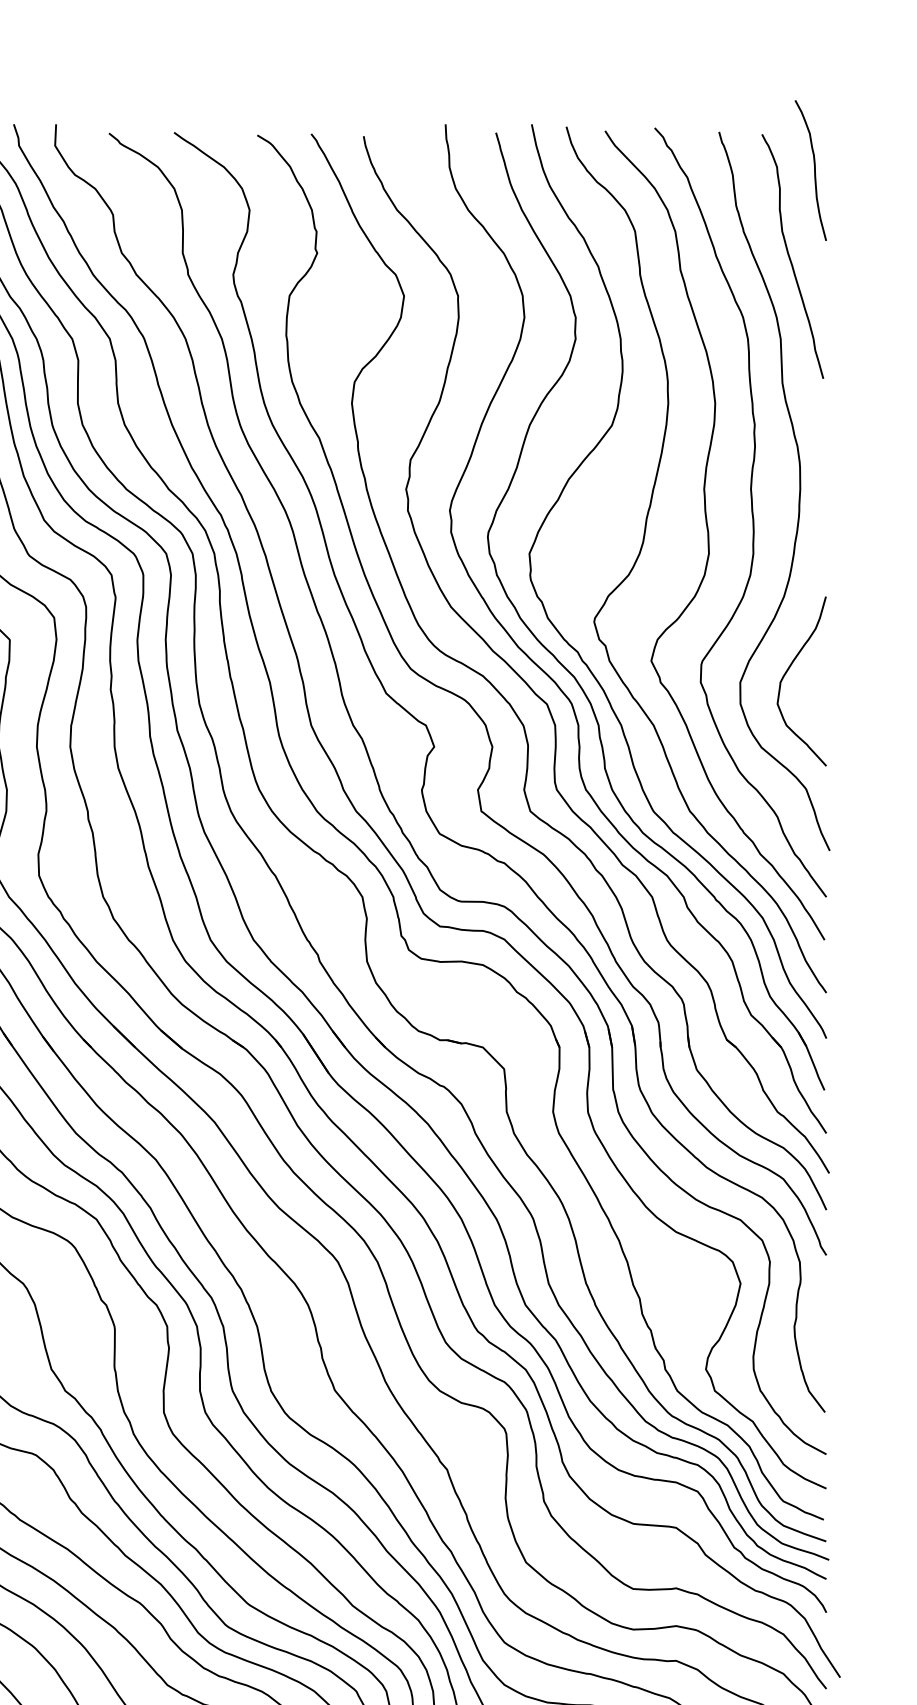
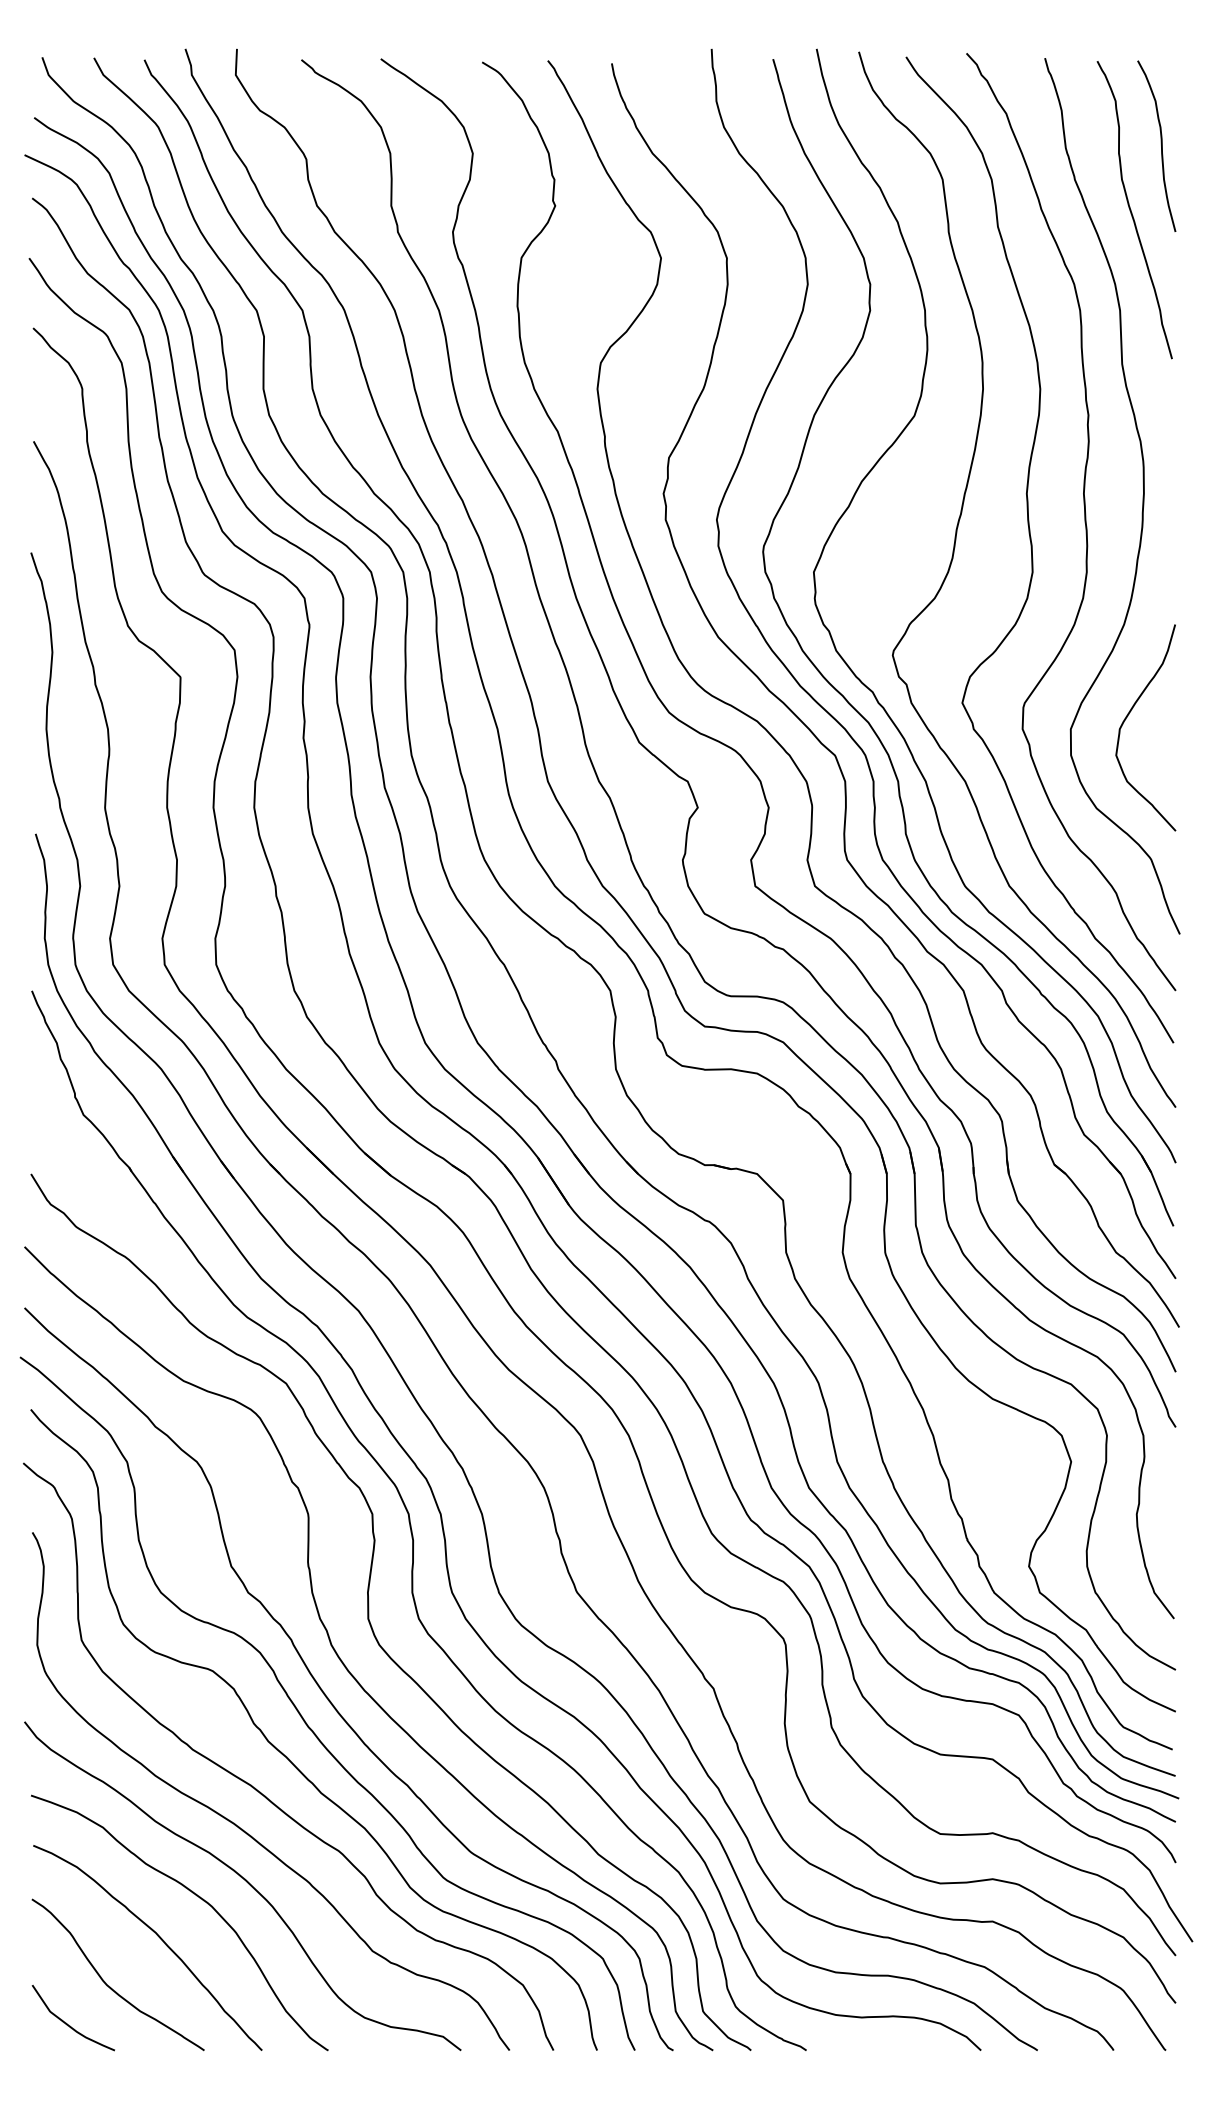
curve: (813, 168) -> (1160, 143), moved

